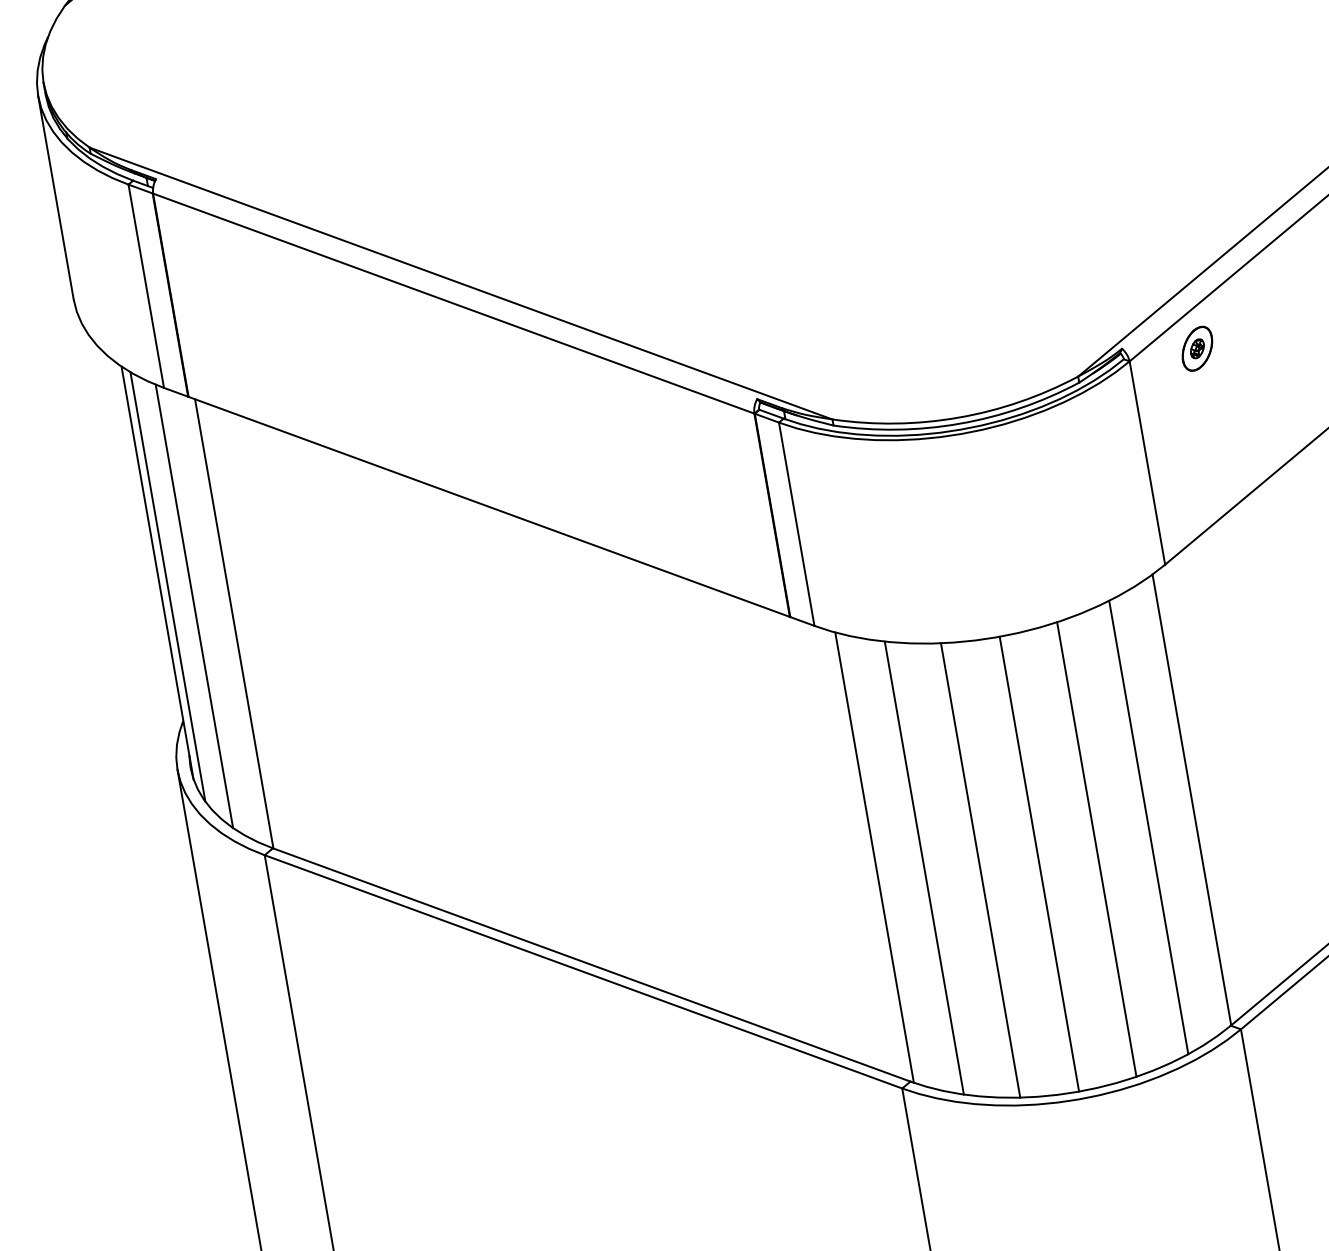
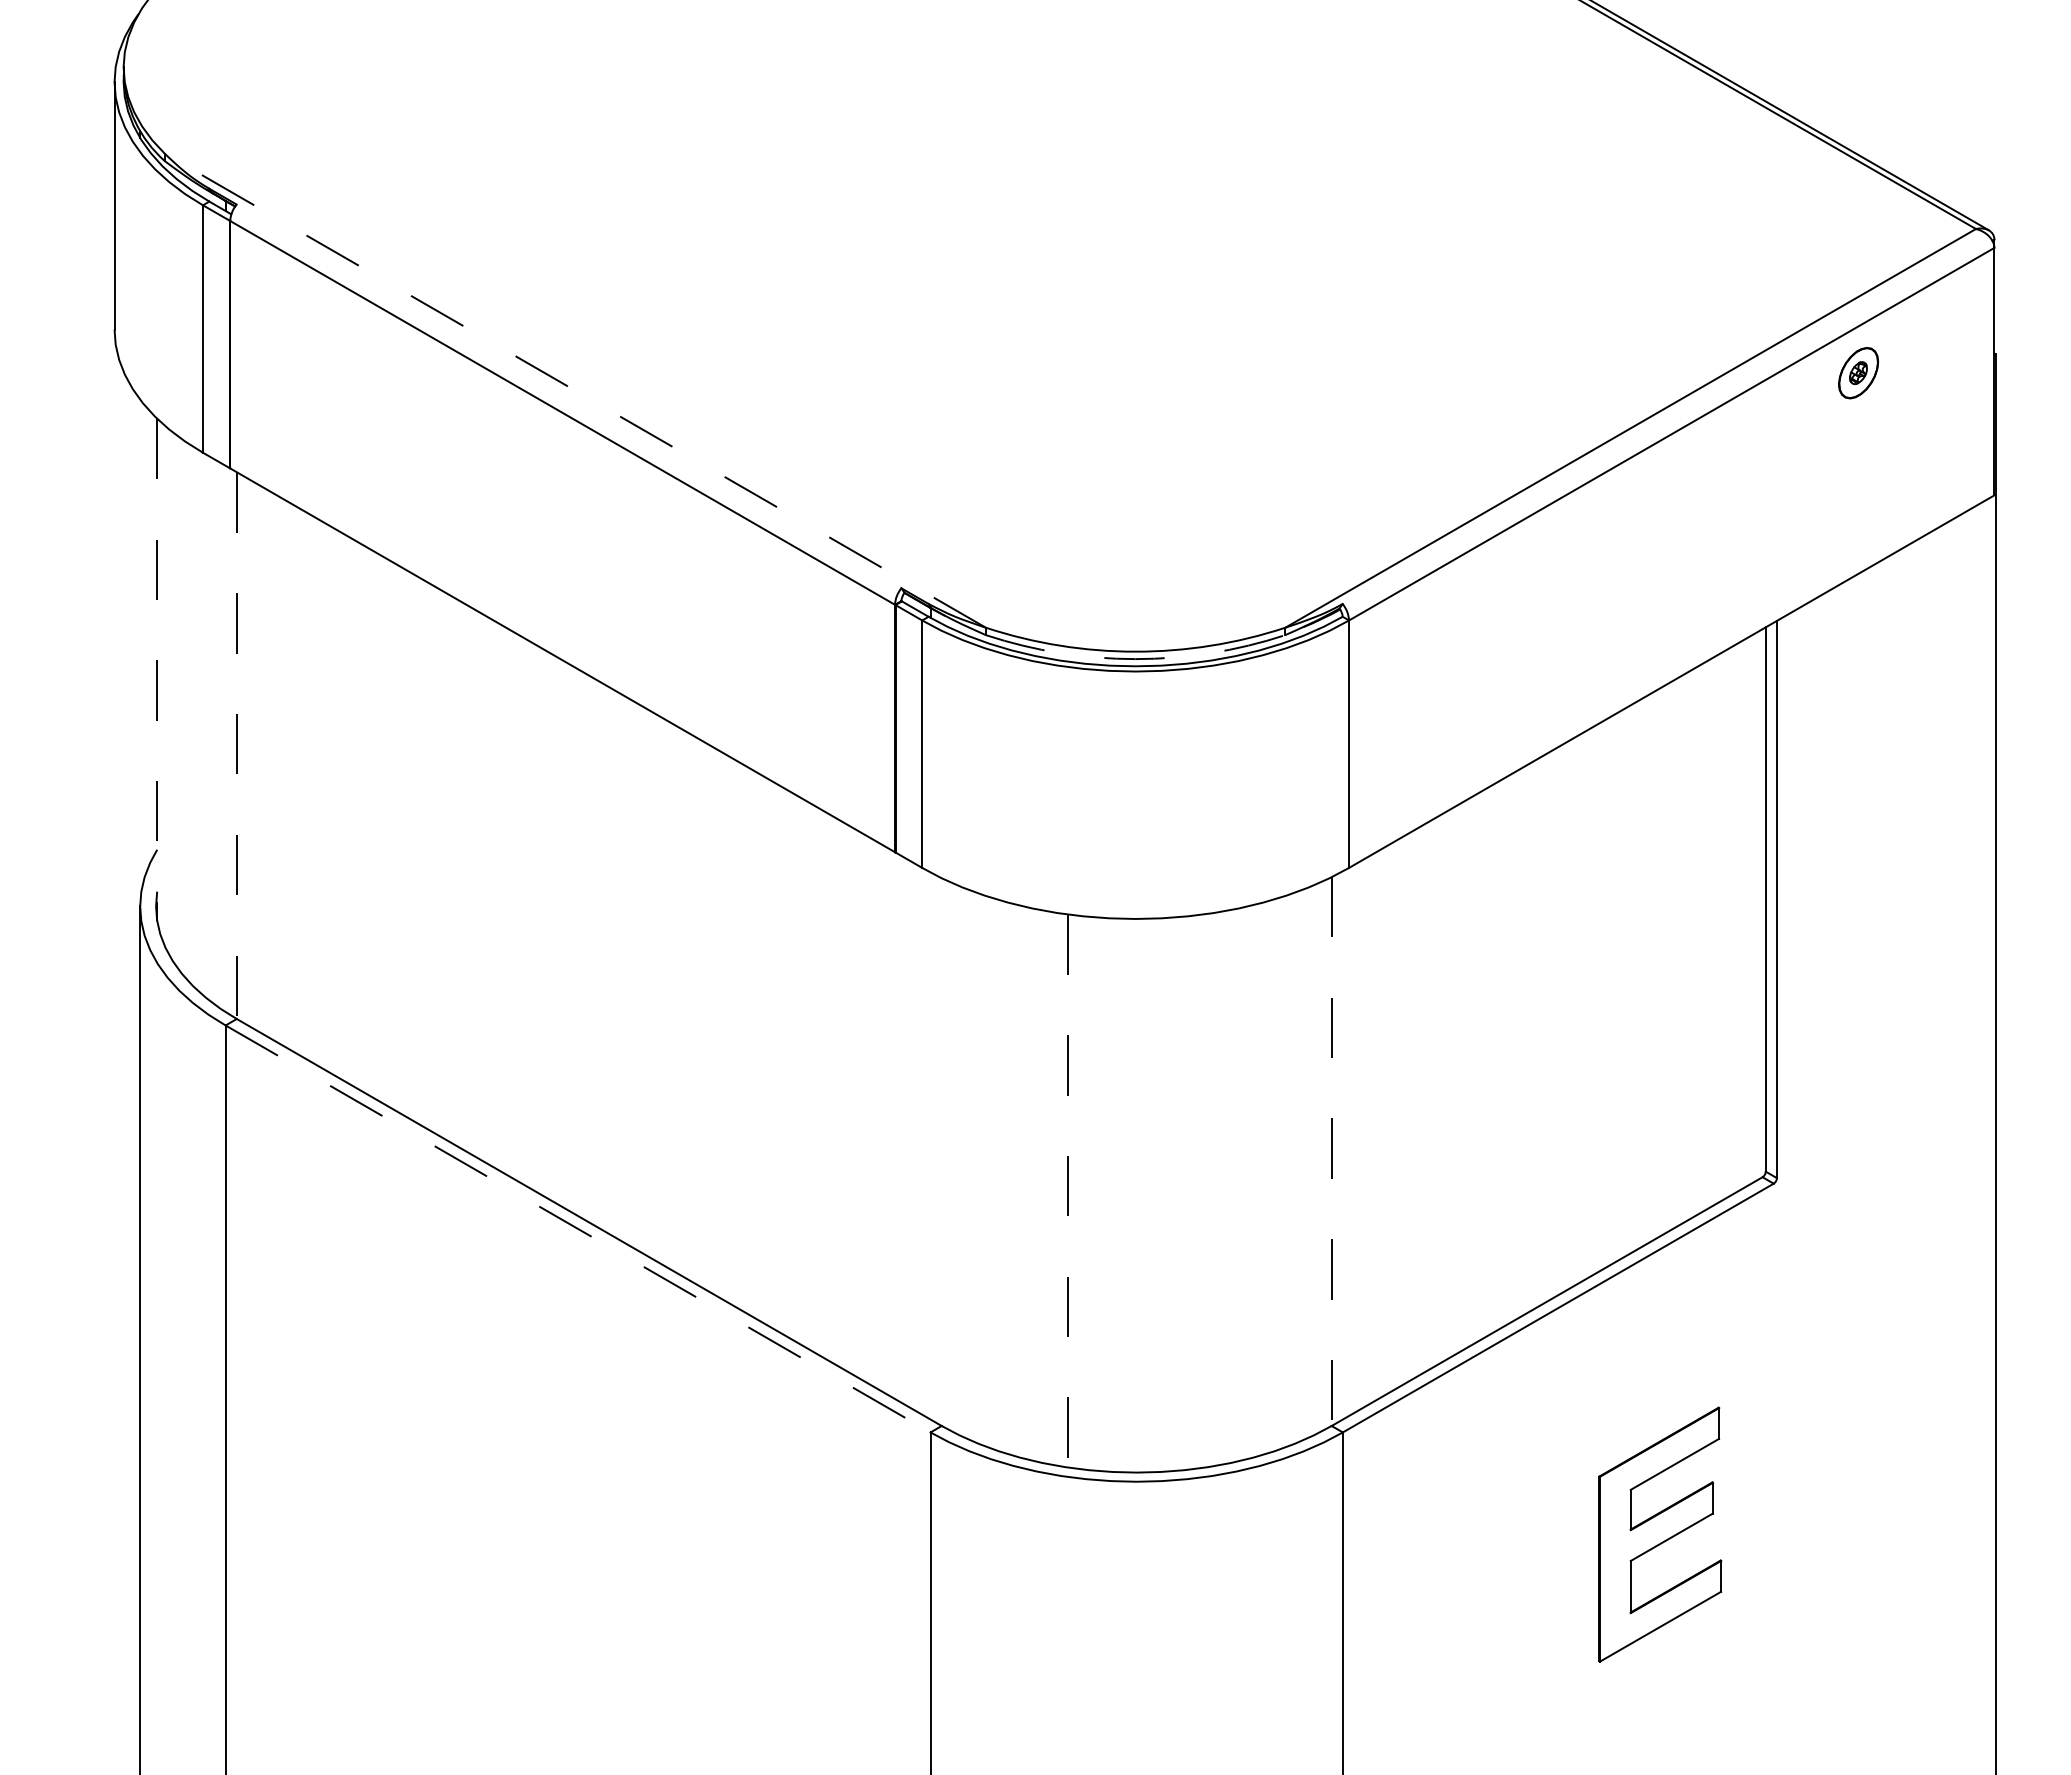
line: (460, 283) -> (574, 390), solid -> dashed
part: (1197, 348) -> (1431, 619), removed
arc: (959, 424) -> (1135, 659), solid -> dashed
line: (157, 573) -> (157, 670), solid -> dashed
line: (167, 586) -> (166, 688), removed
line: (194, 605) -> (193, 716), removed
line: (234, 624) -> (237, 746), solid -> dashed
line: (1192, 800) -> (1332, 1151), solid -> dashed
line: (1148, 827) -> (1275, 1174), removed
line: (1096, 848) -> (1209, 1189), removed
line: (874, 858) -> (945, 1154), removed
line: (1039, 864) -> (1138, 1195), removed
line: (924, 867) -> (1002, 1176), removed
line: (981, 870) -> (1068, 1191), solid -> dashed
line: (583, 971) -> (578, 1228), solid -> dashed

